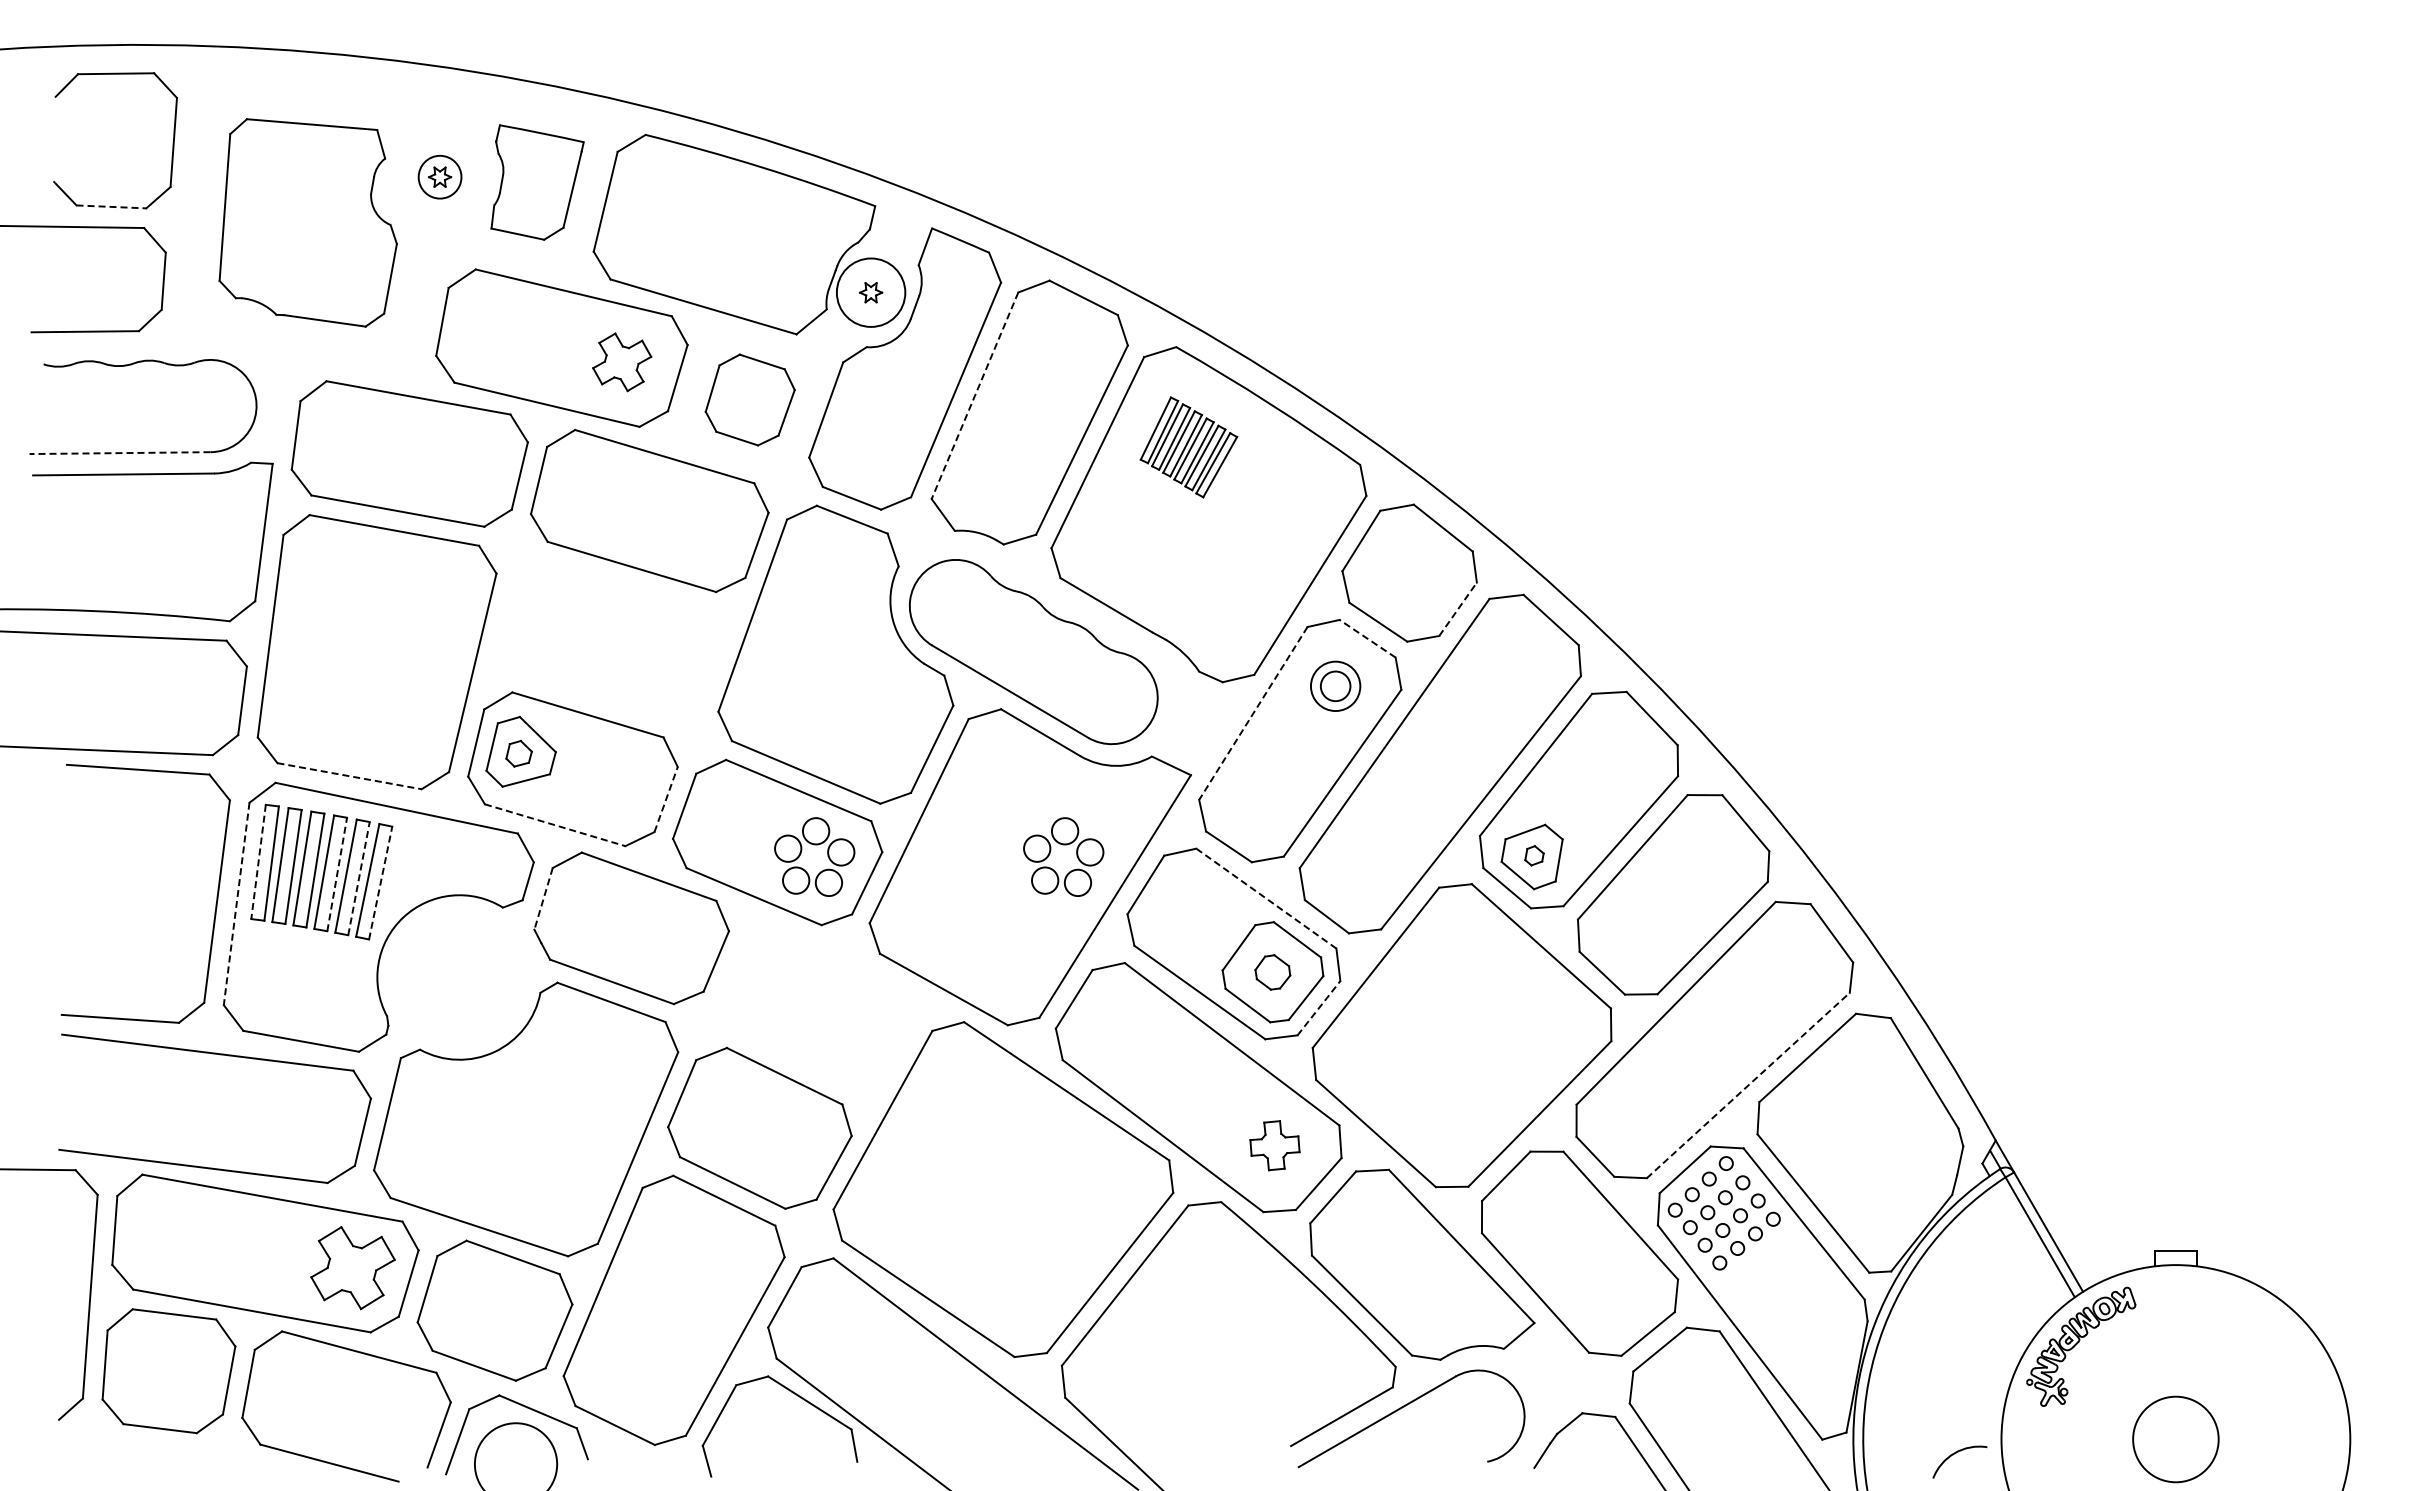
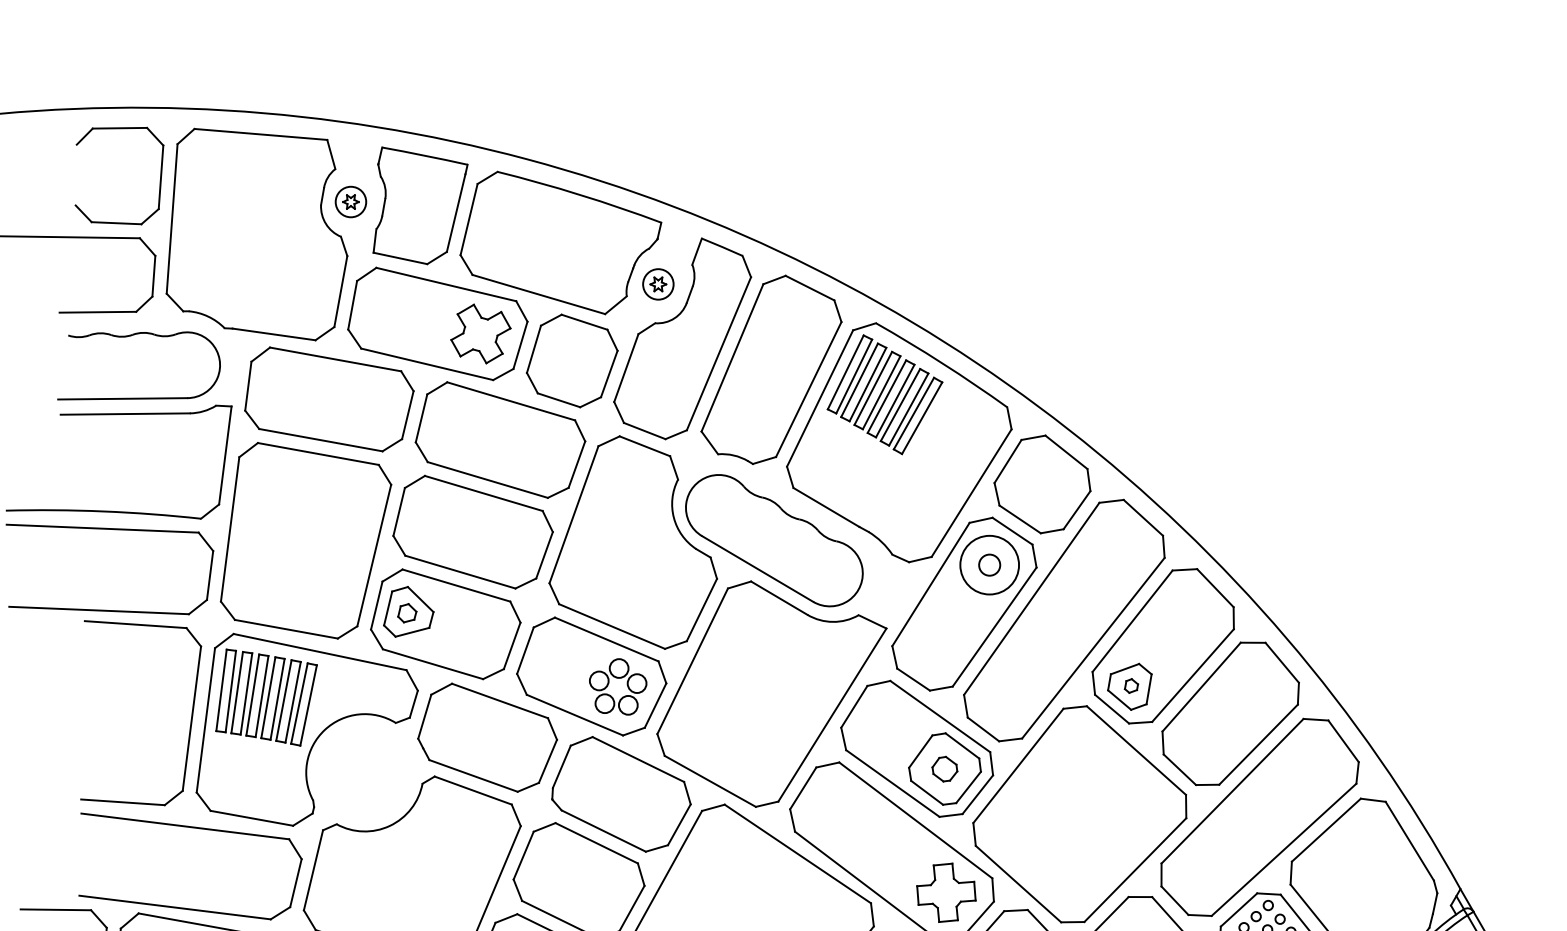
part: (537, 182) -> (420, 205), size x1.43
line: (111, 206) -> (116, 222), dashed -> solid
part: (307, 222) -> (256, 234), size x1.43
circle: (870, 292) -> (657, 284), size x0.62
part: (621, 362) -> (480, 334), size x1.43
line: (975, 395) -> (732, 357), dashed -> solid
part: (749, 399) -> (571, 360), size x1.43
part: (1188, 447) -> (884, 394), size x1.67
line: (119, 453) -> (122, 399), dashed -> solid
line: (1458, 609) -> (1077, 510), dashed -> solid
line: (1367, 638) -> (1012, 531), dashed -> solid
part: (611, 640) -> (473, 532), added
circle: (1335, 686) -> (989, 565), size x1.67
line: (1253, 713) -> (931, 584), dashed -> solid
line: (350, 776) -> (287, 629), dashed -> solid
line: (666, 799) -> (512, 645), dashed -> solid
line: (555, 825) -> (433, 664), dashed -> solid
part: (1063, 845) -> (795, 678), removed
line: (258, 861) -> (221, 690), dashed -> solid
line: (337, 874) -> (277, 699), dashed -> solid
line: (359, 878) -> (293, 702), dashed -> solid
line: (380, 883) -> (308, 705), dashed -> solid
line: (1265, 898) -> (939, 716), dashed -> solid
line: (543, 899) -> (424, 717), dashed -> solid
line: (236, 904) -> (205, 720), dashed -> solid
part: (819, 1007) -> (621, 794), added
line: (1318, 1008) -> (977, 794), dashed -> solid
line: (1748, 1085) -> (1284, 849), dashed -> solid
part: (1274, 1145) -> (946, 892), size x1.67

